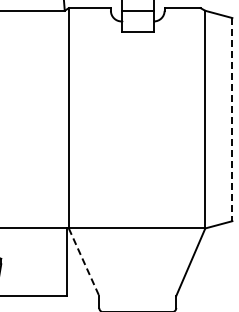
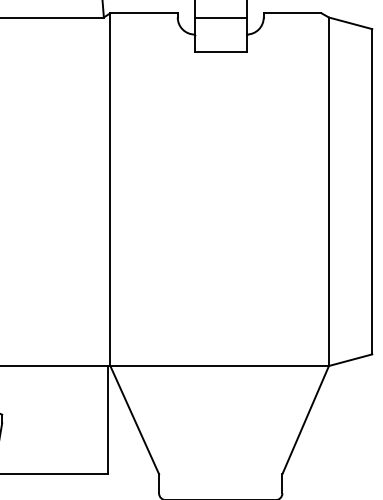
line: (232, 119) -> (372, 191), dashed -> solid
line: (84, 262) -> (135, 420), dashed -> solid

